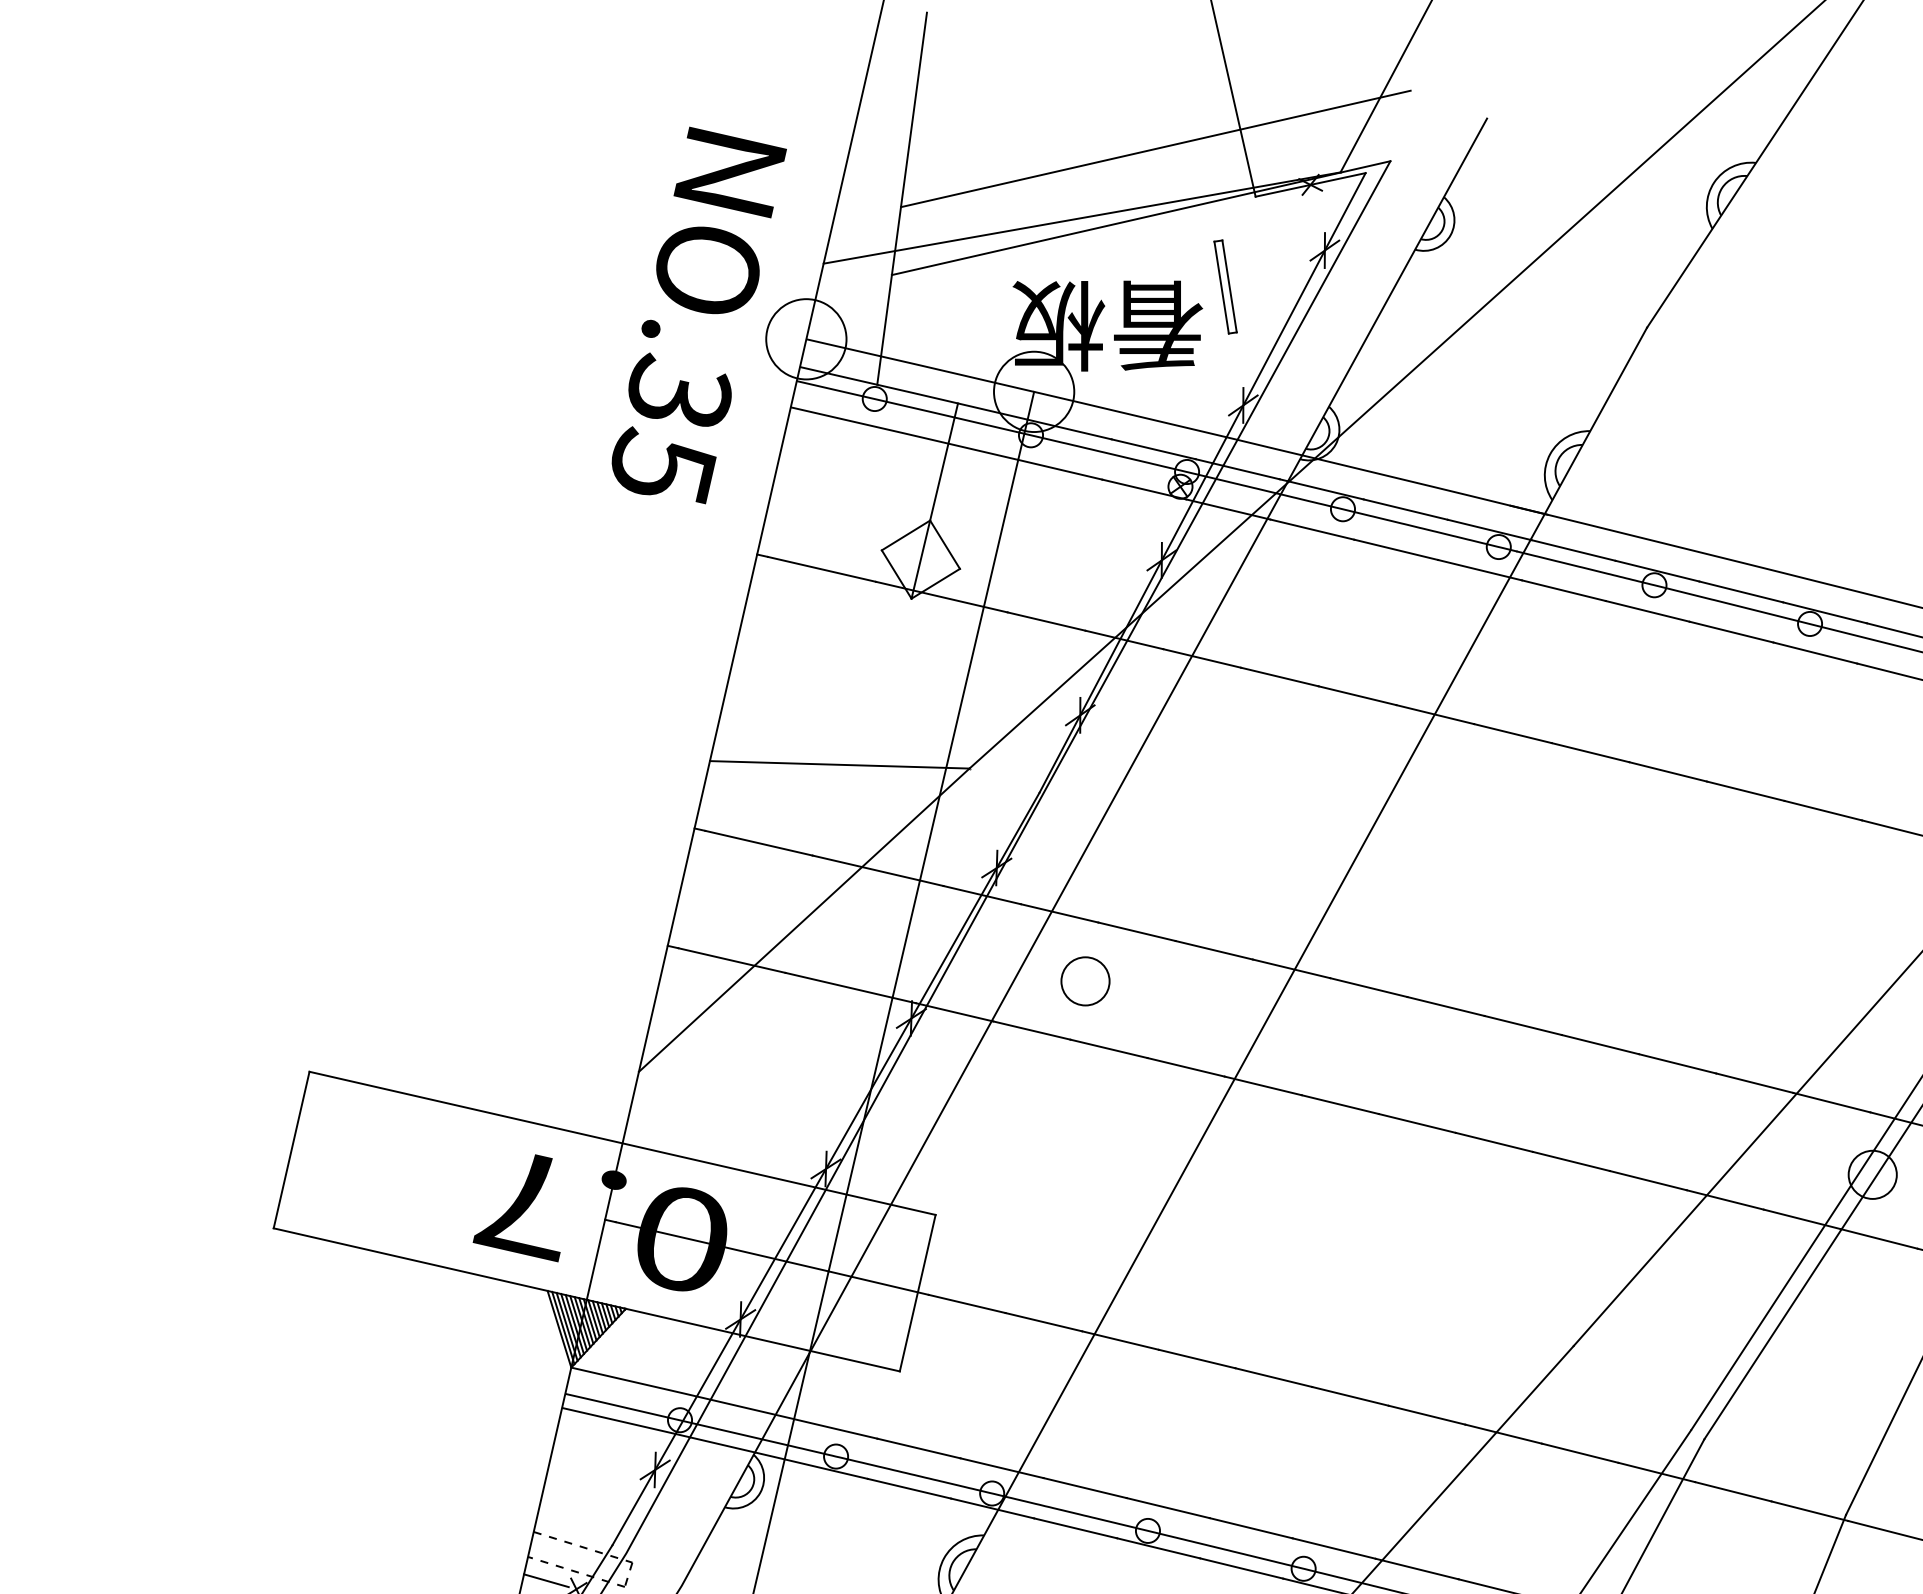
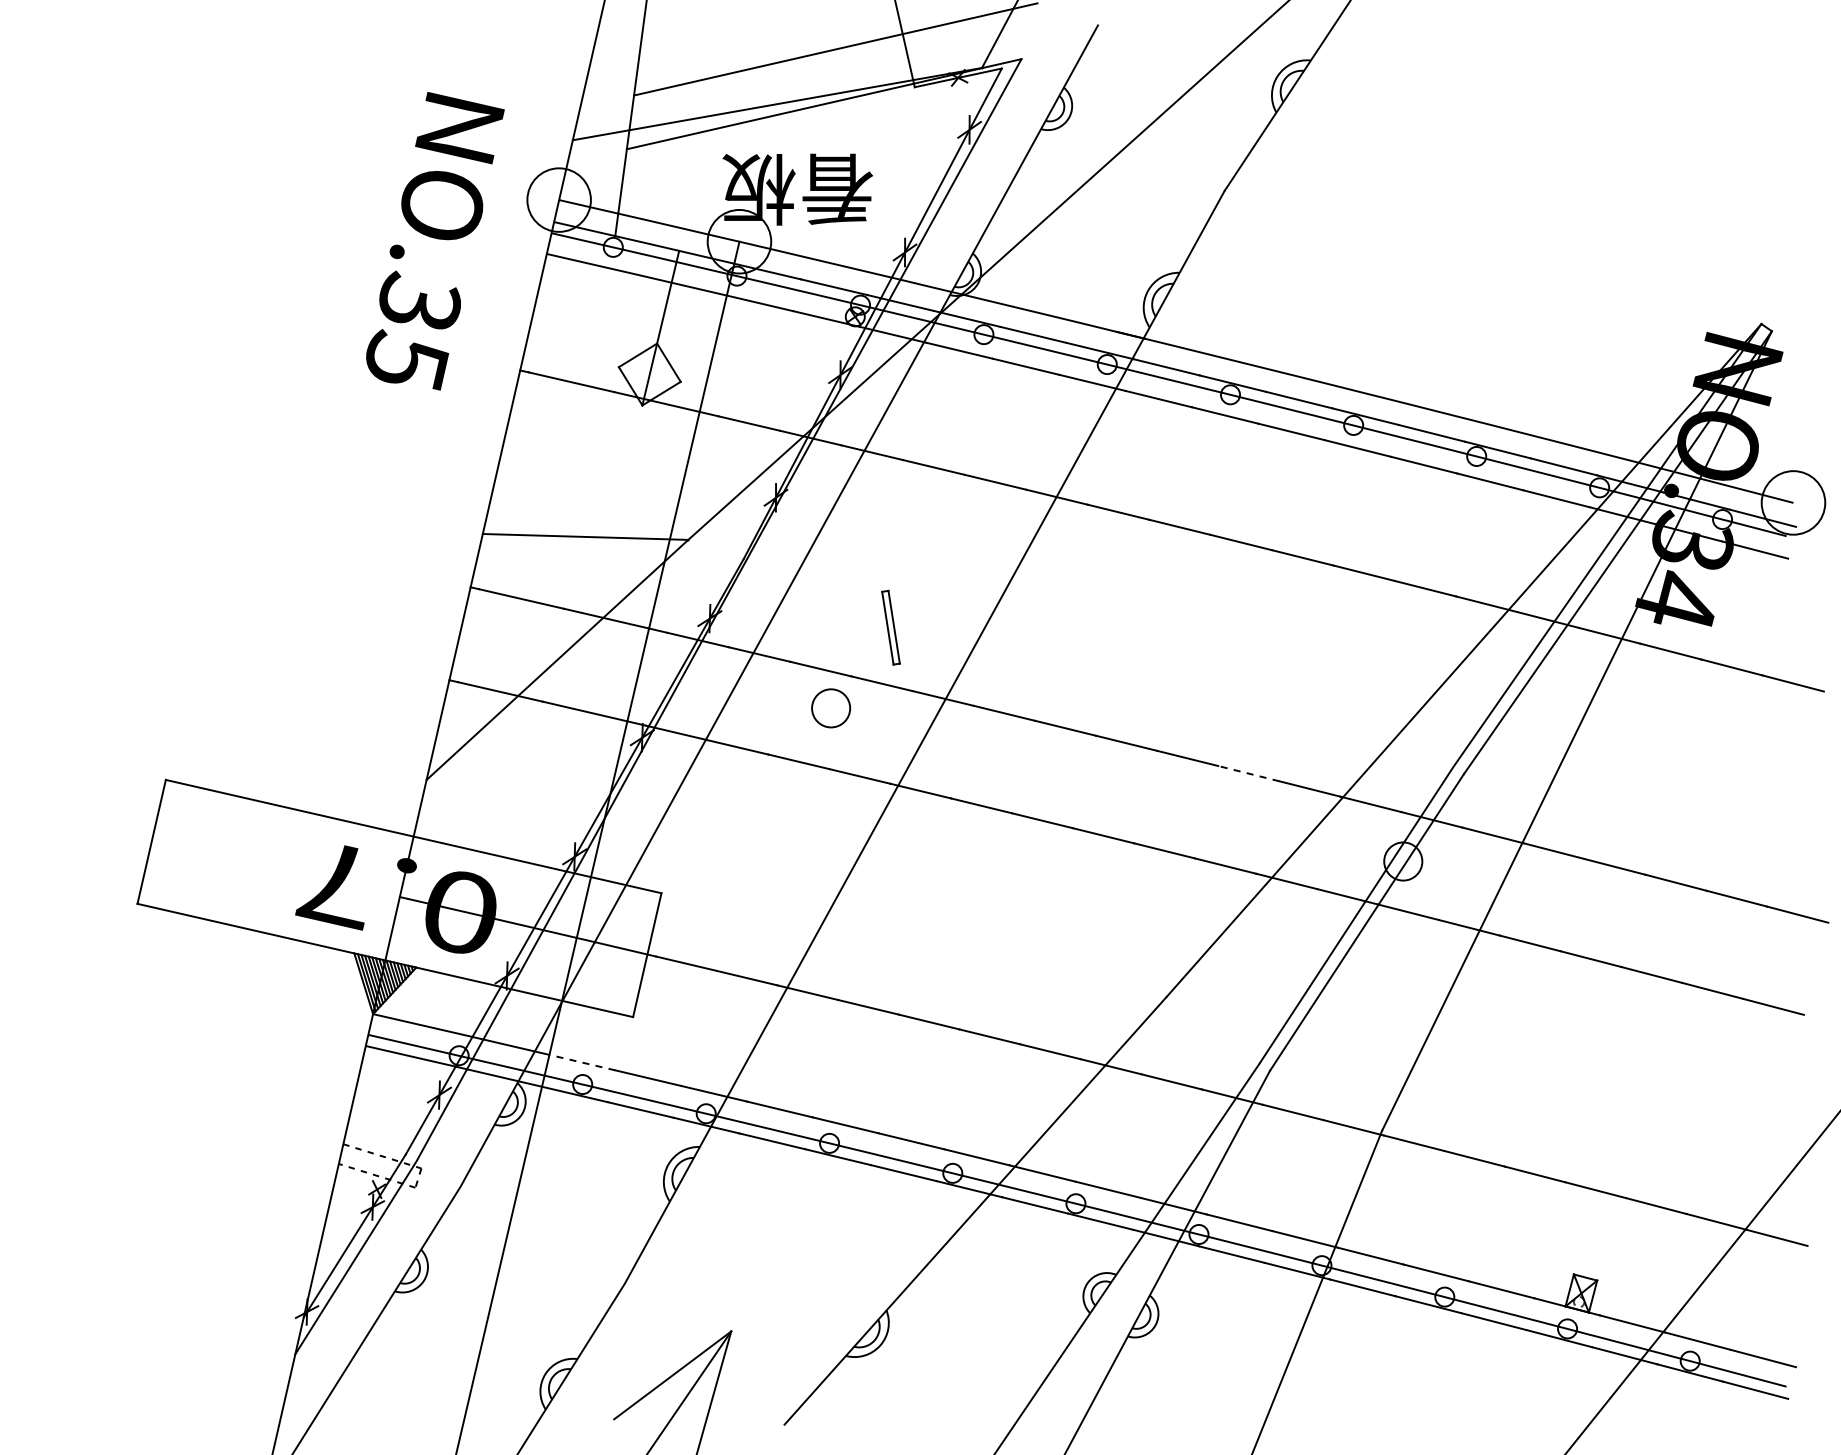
part: (1224, 286) -> (890, 627), moved
text: (699, 315) -> (435, 241), moved
circle: (1085, 981) -> (831, 708), moved
line: (1677, 1063) -> (1248, 773), solid -> dashed
line: (835, 1428) -> (582, 1062), solid -> dashed
line: (546, 1580) -> (353, 1182), removed

